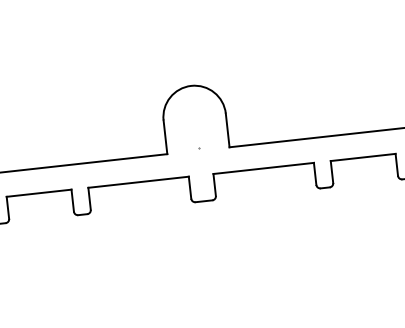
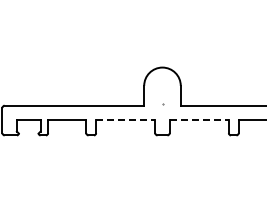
line: (264, 168) -> (199, 120), solid -> dashed
line: (138, 182) -> (125, 120), solid -> dashed

